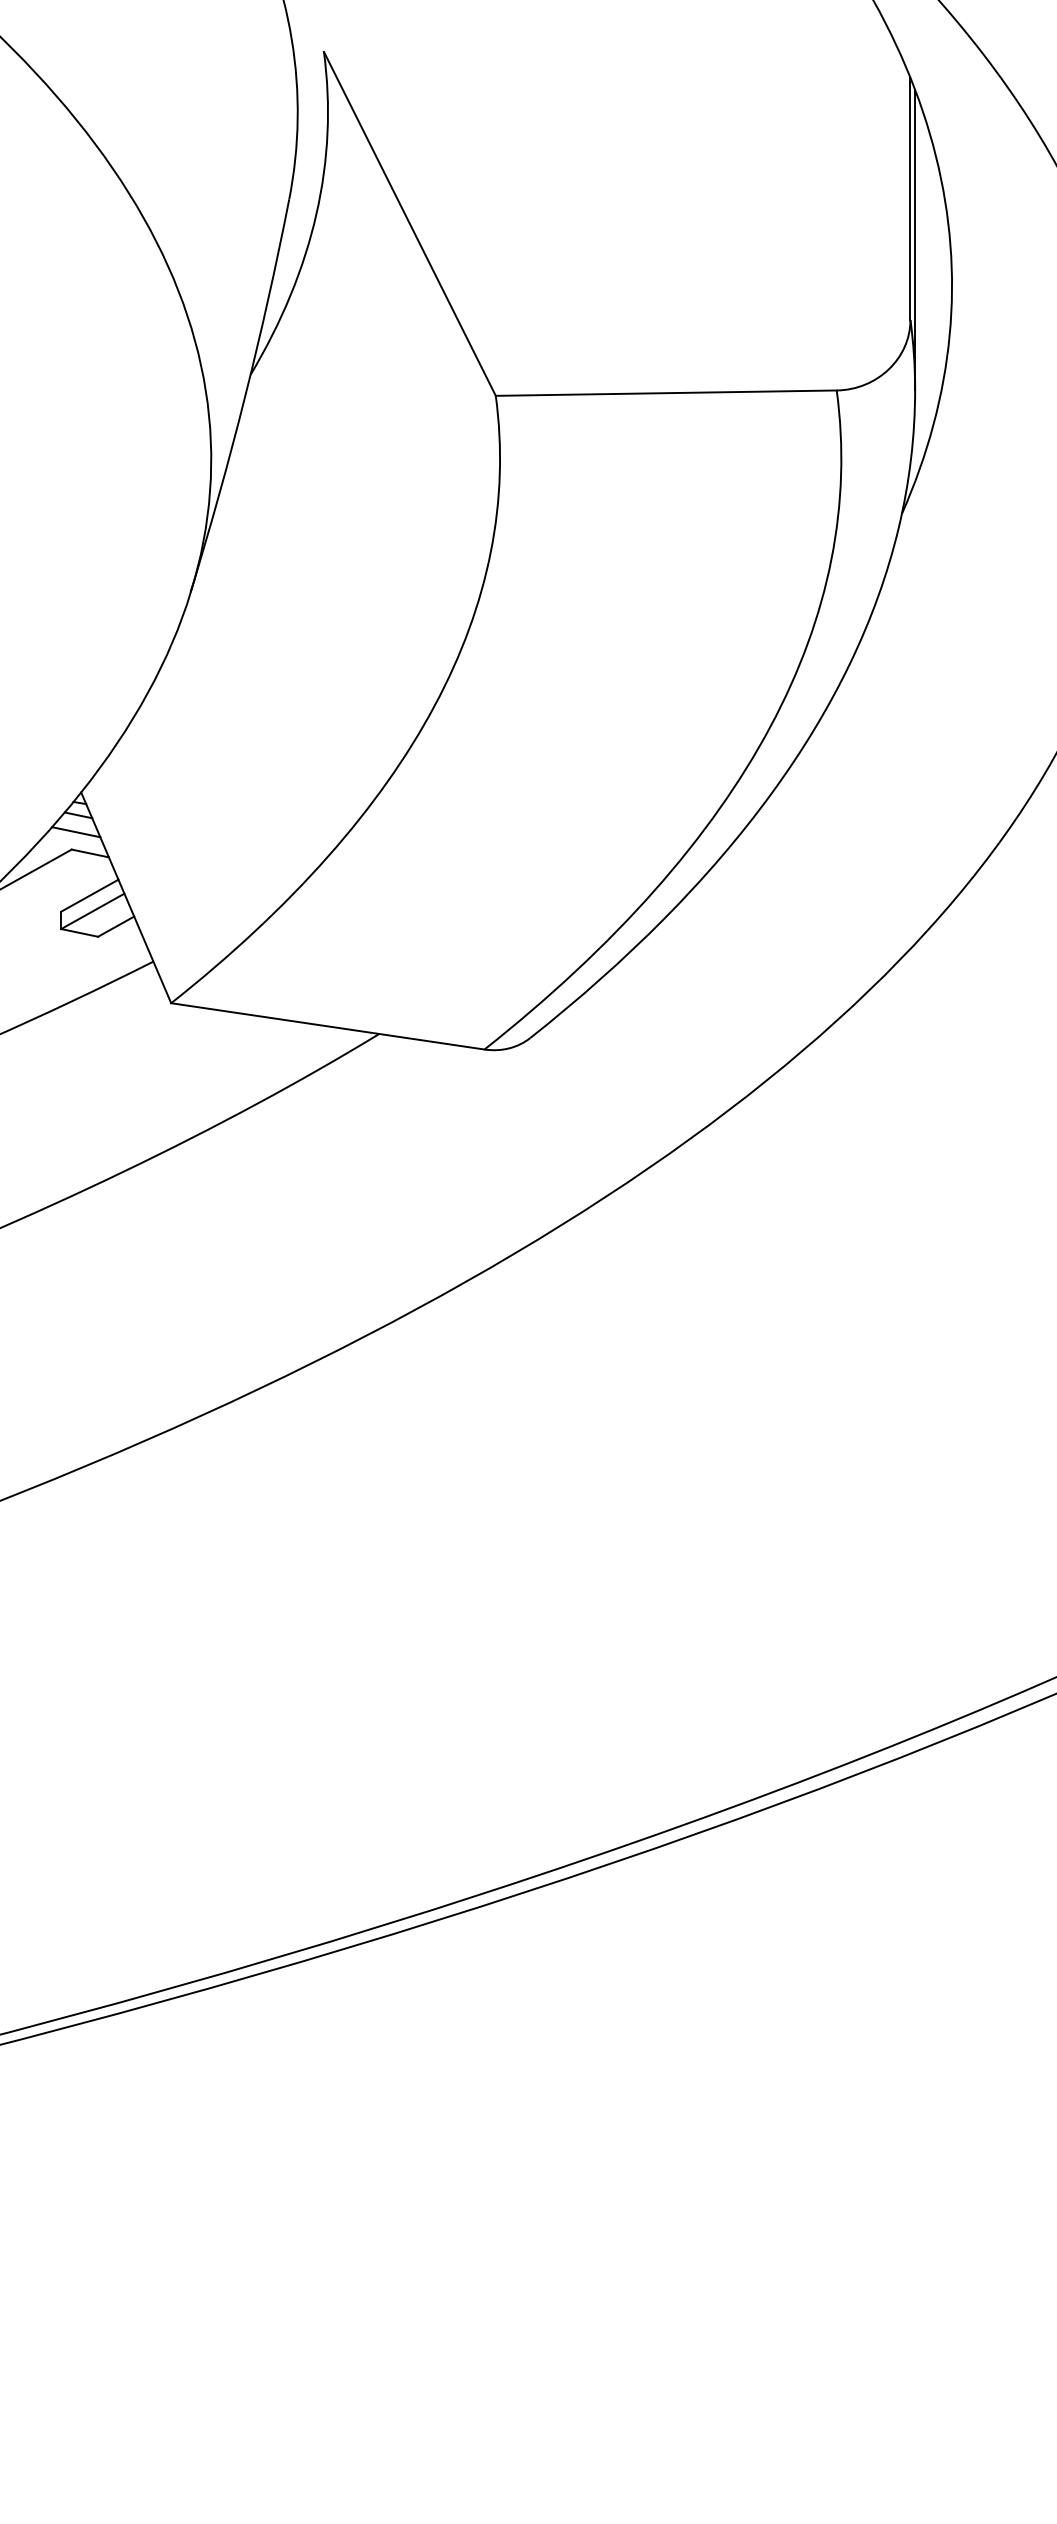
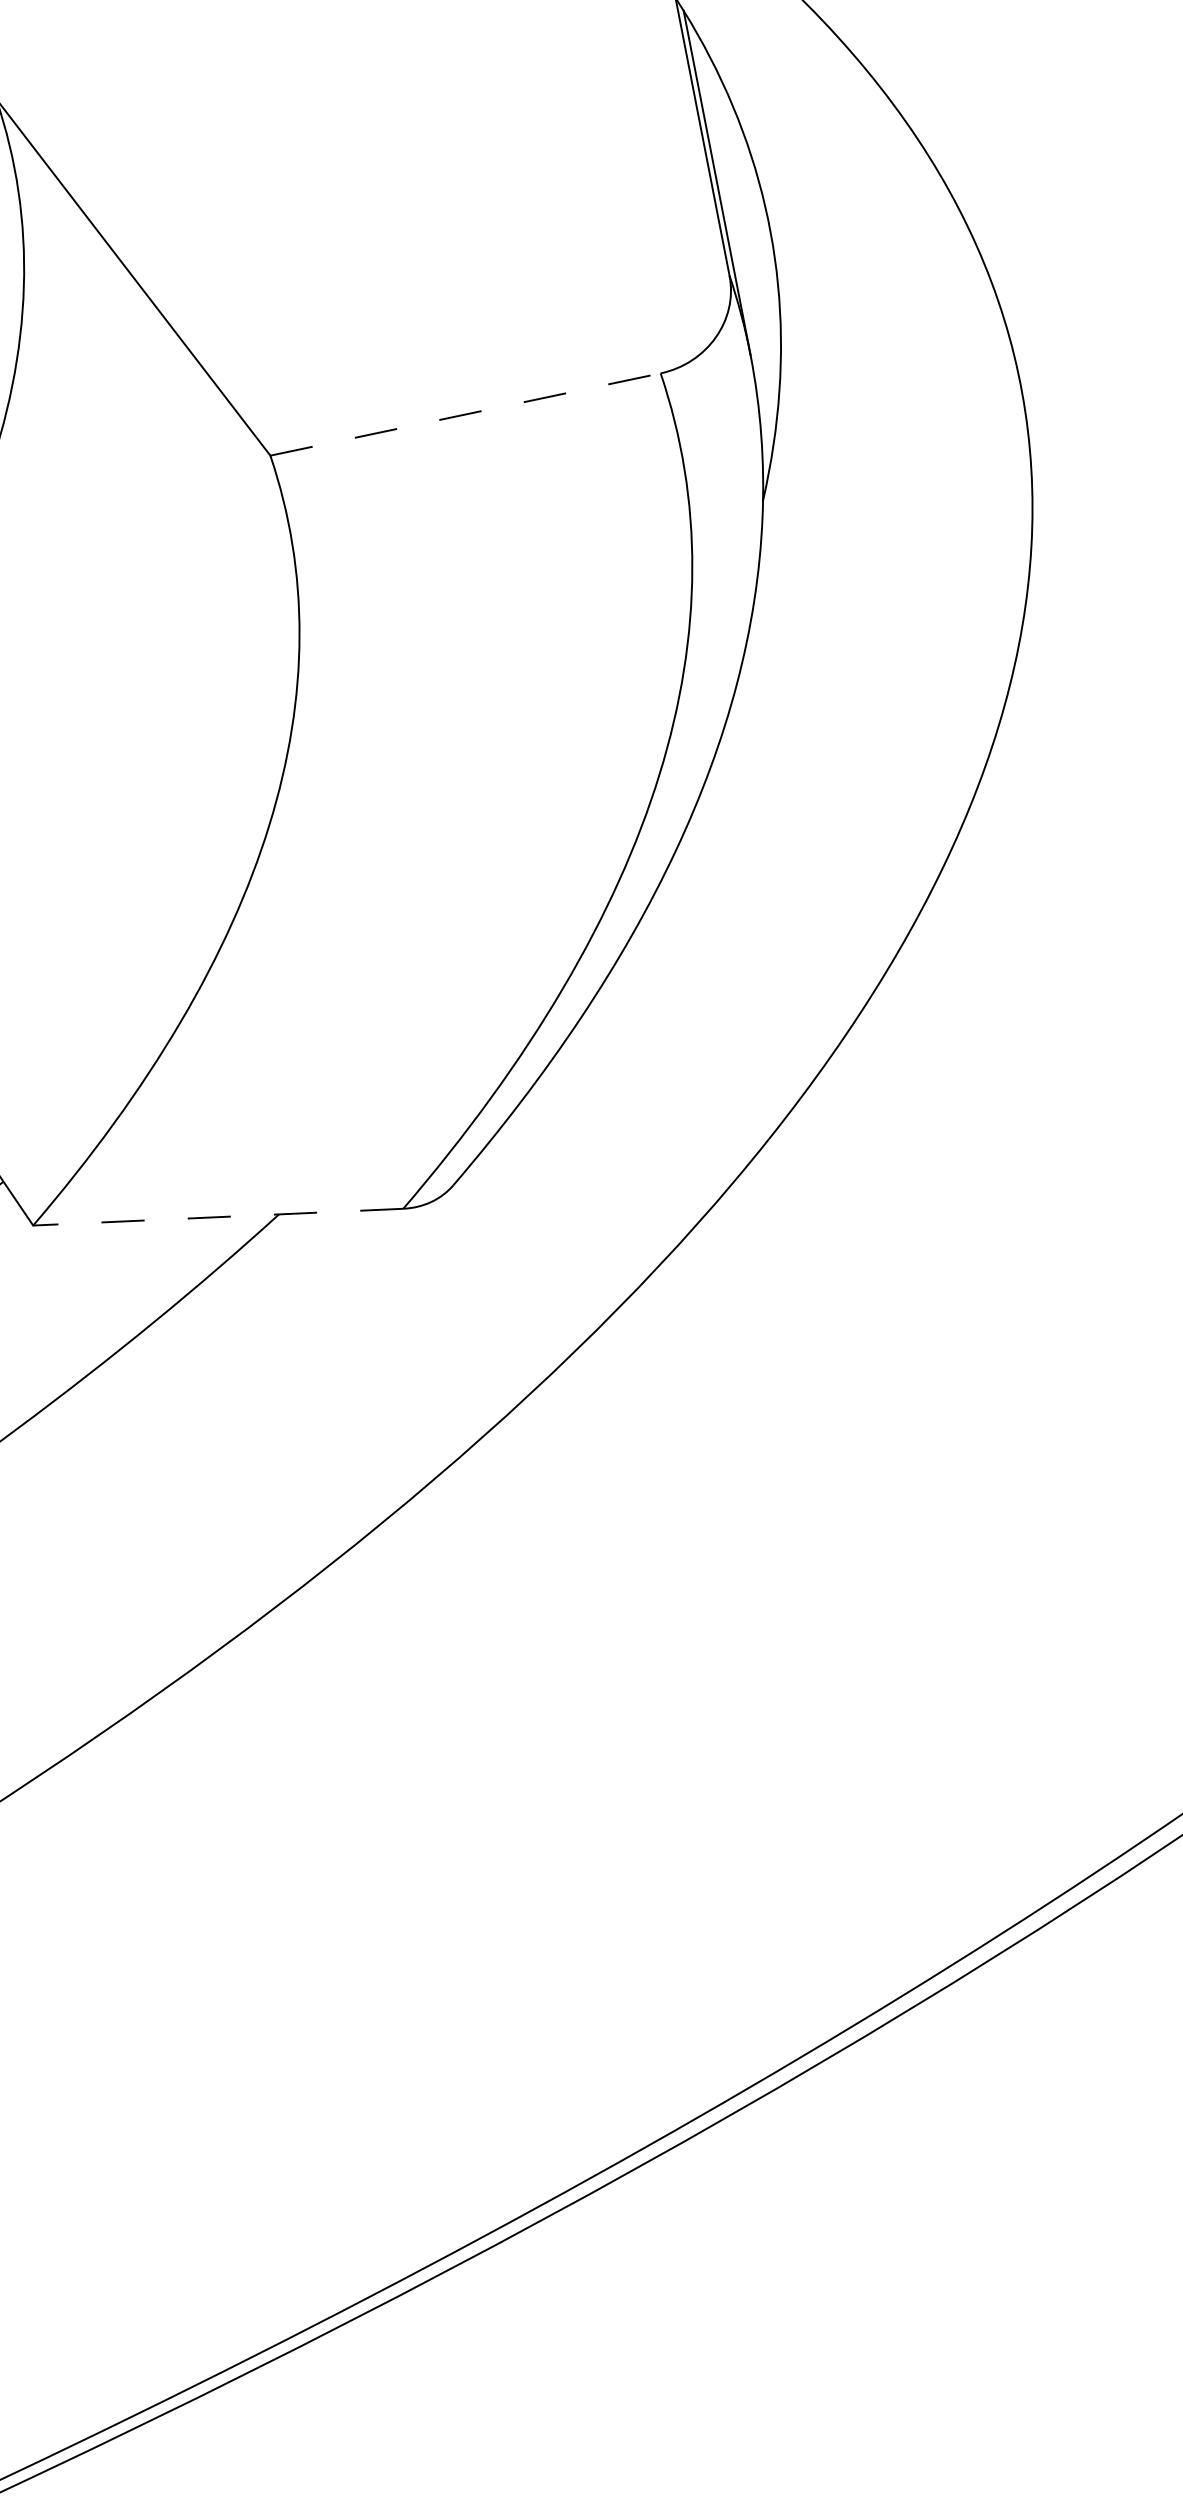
line: (666, 393) -> (465, 414), solid -> dashed
line: (327, 1026) -> (217, 1217), solid -> dashed

